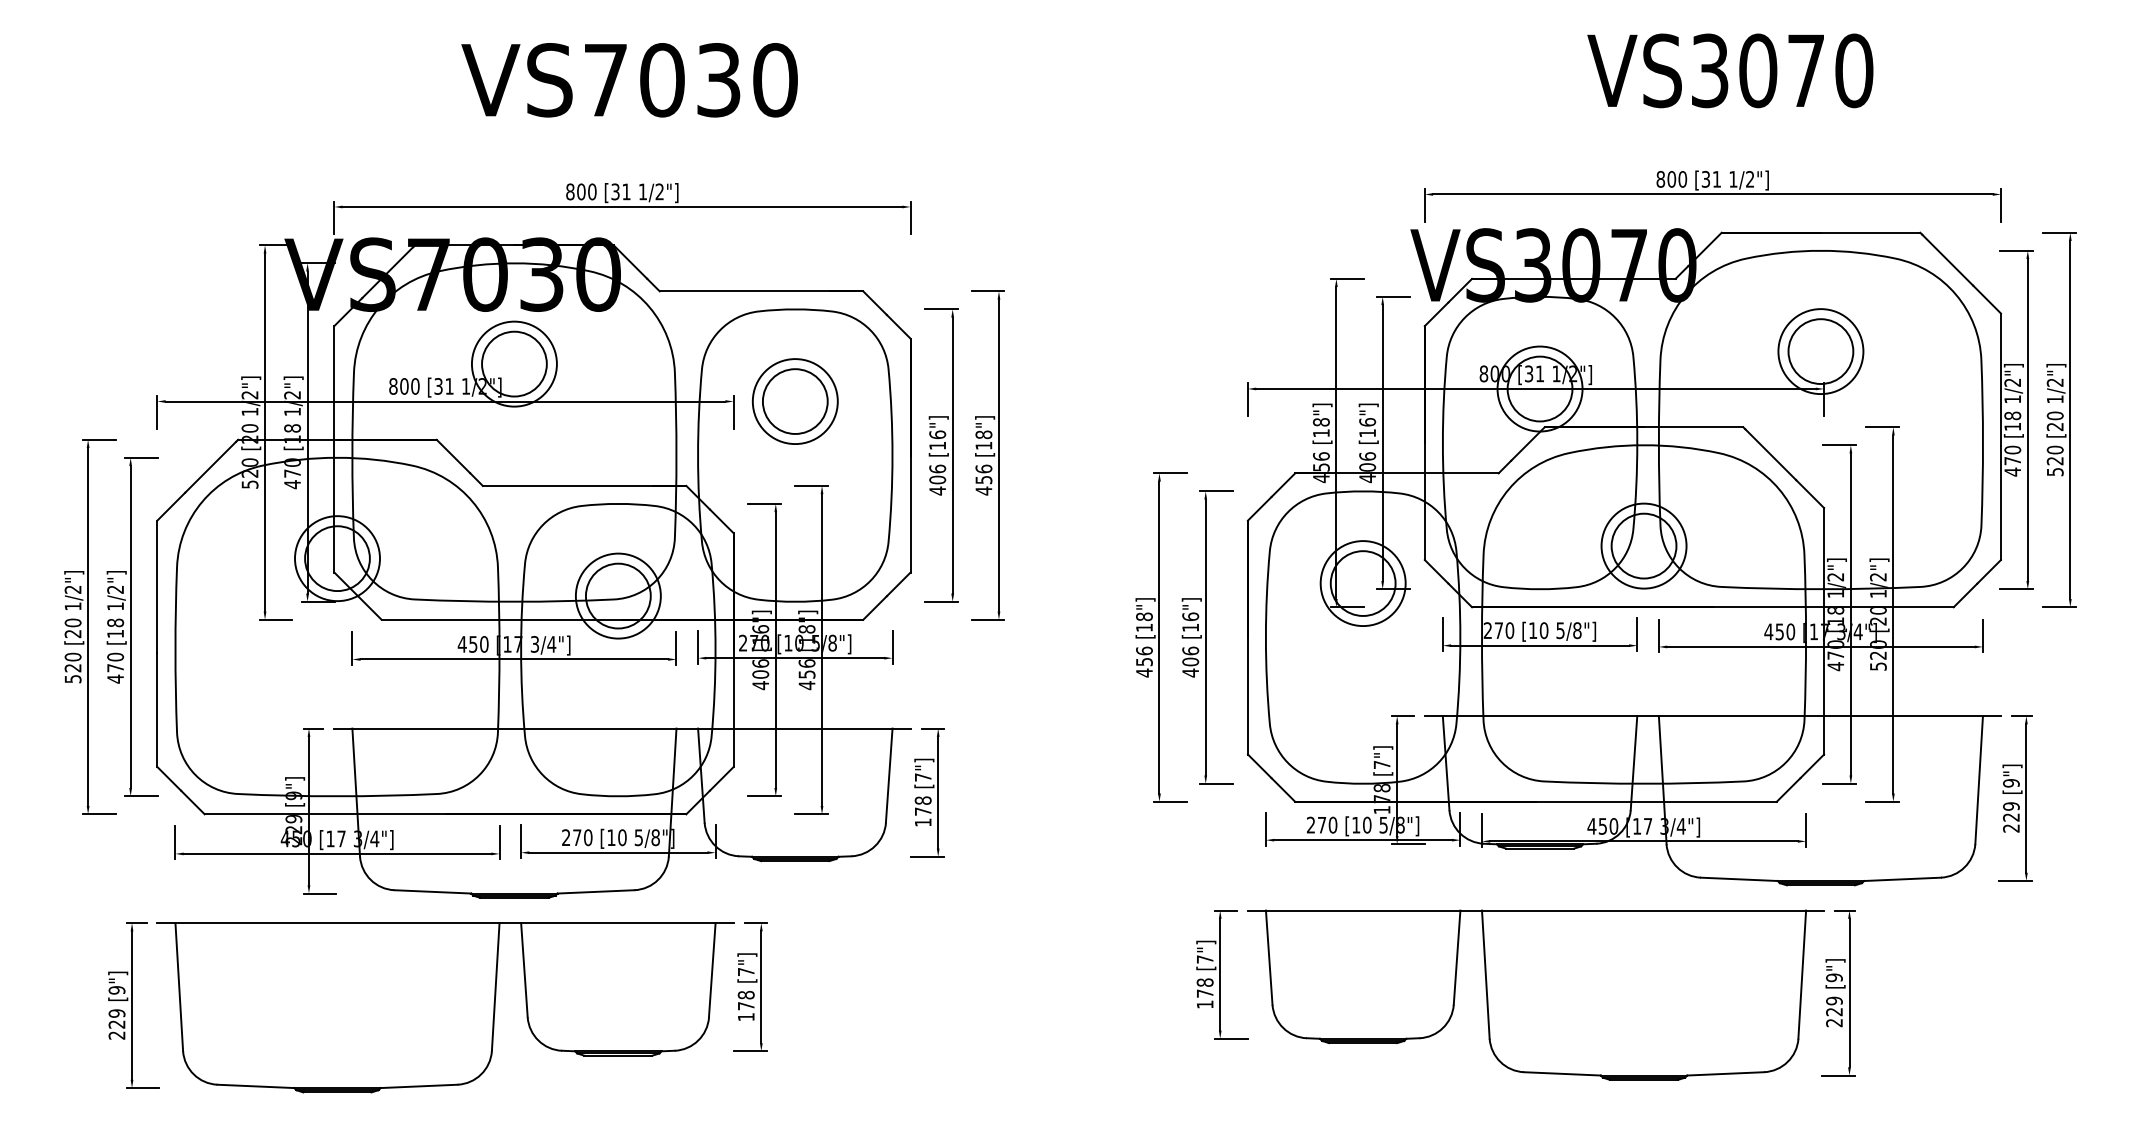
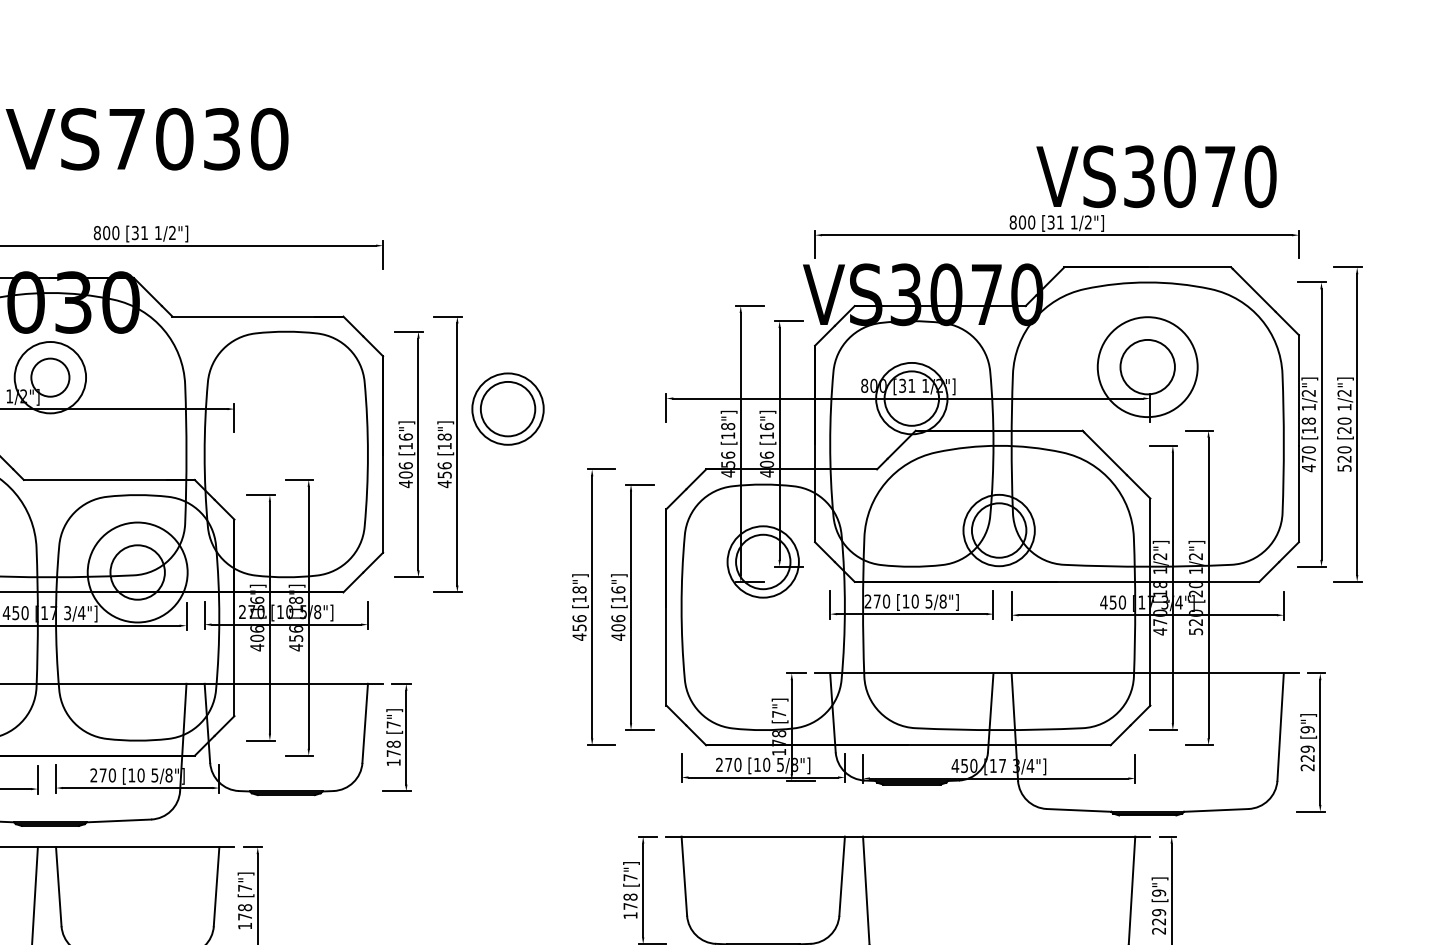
text: (1730, 70) -> (1156, 176), moved
circle: (1820, 351) -> (1147, 367), size x1.4
circle: (514, 363) -> (50, 377), size x0.7
part: (794, 401) -> (507, 409), moved
circle: (617, 595) -> (136, 572), size x1.4

